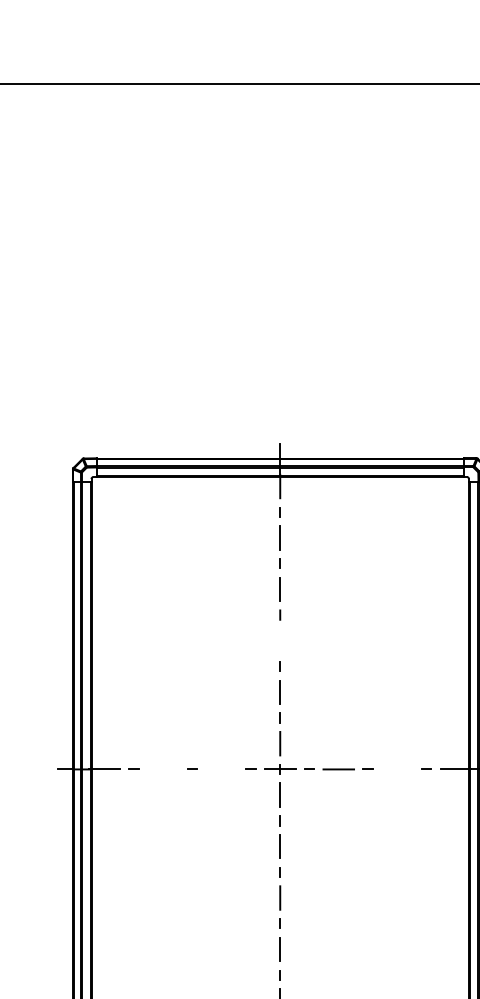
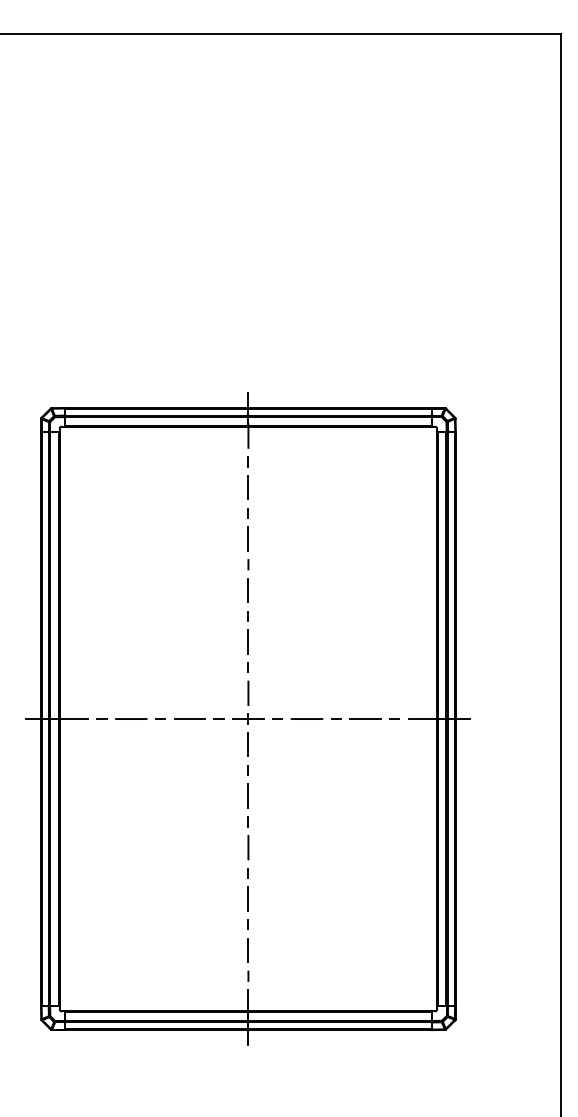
line: (279, 640) -> (247, 590), added
line: (163, 769) -> (131, 719), added
line: (221, 769) -> (189, 719), added
line: (397, 769) -> (365, 719), added

